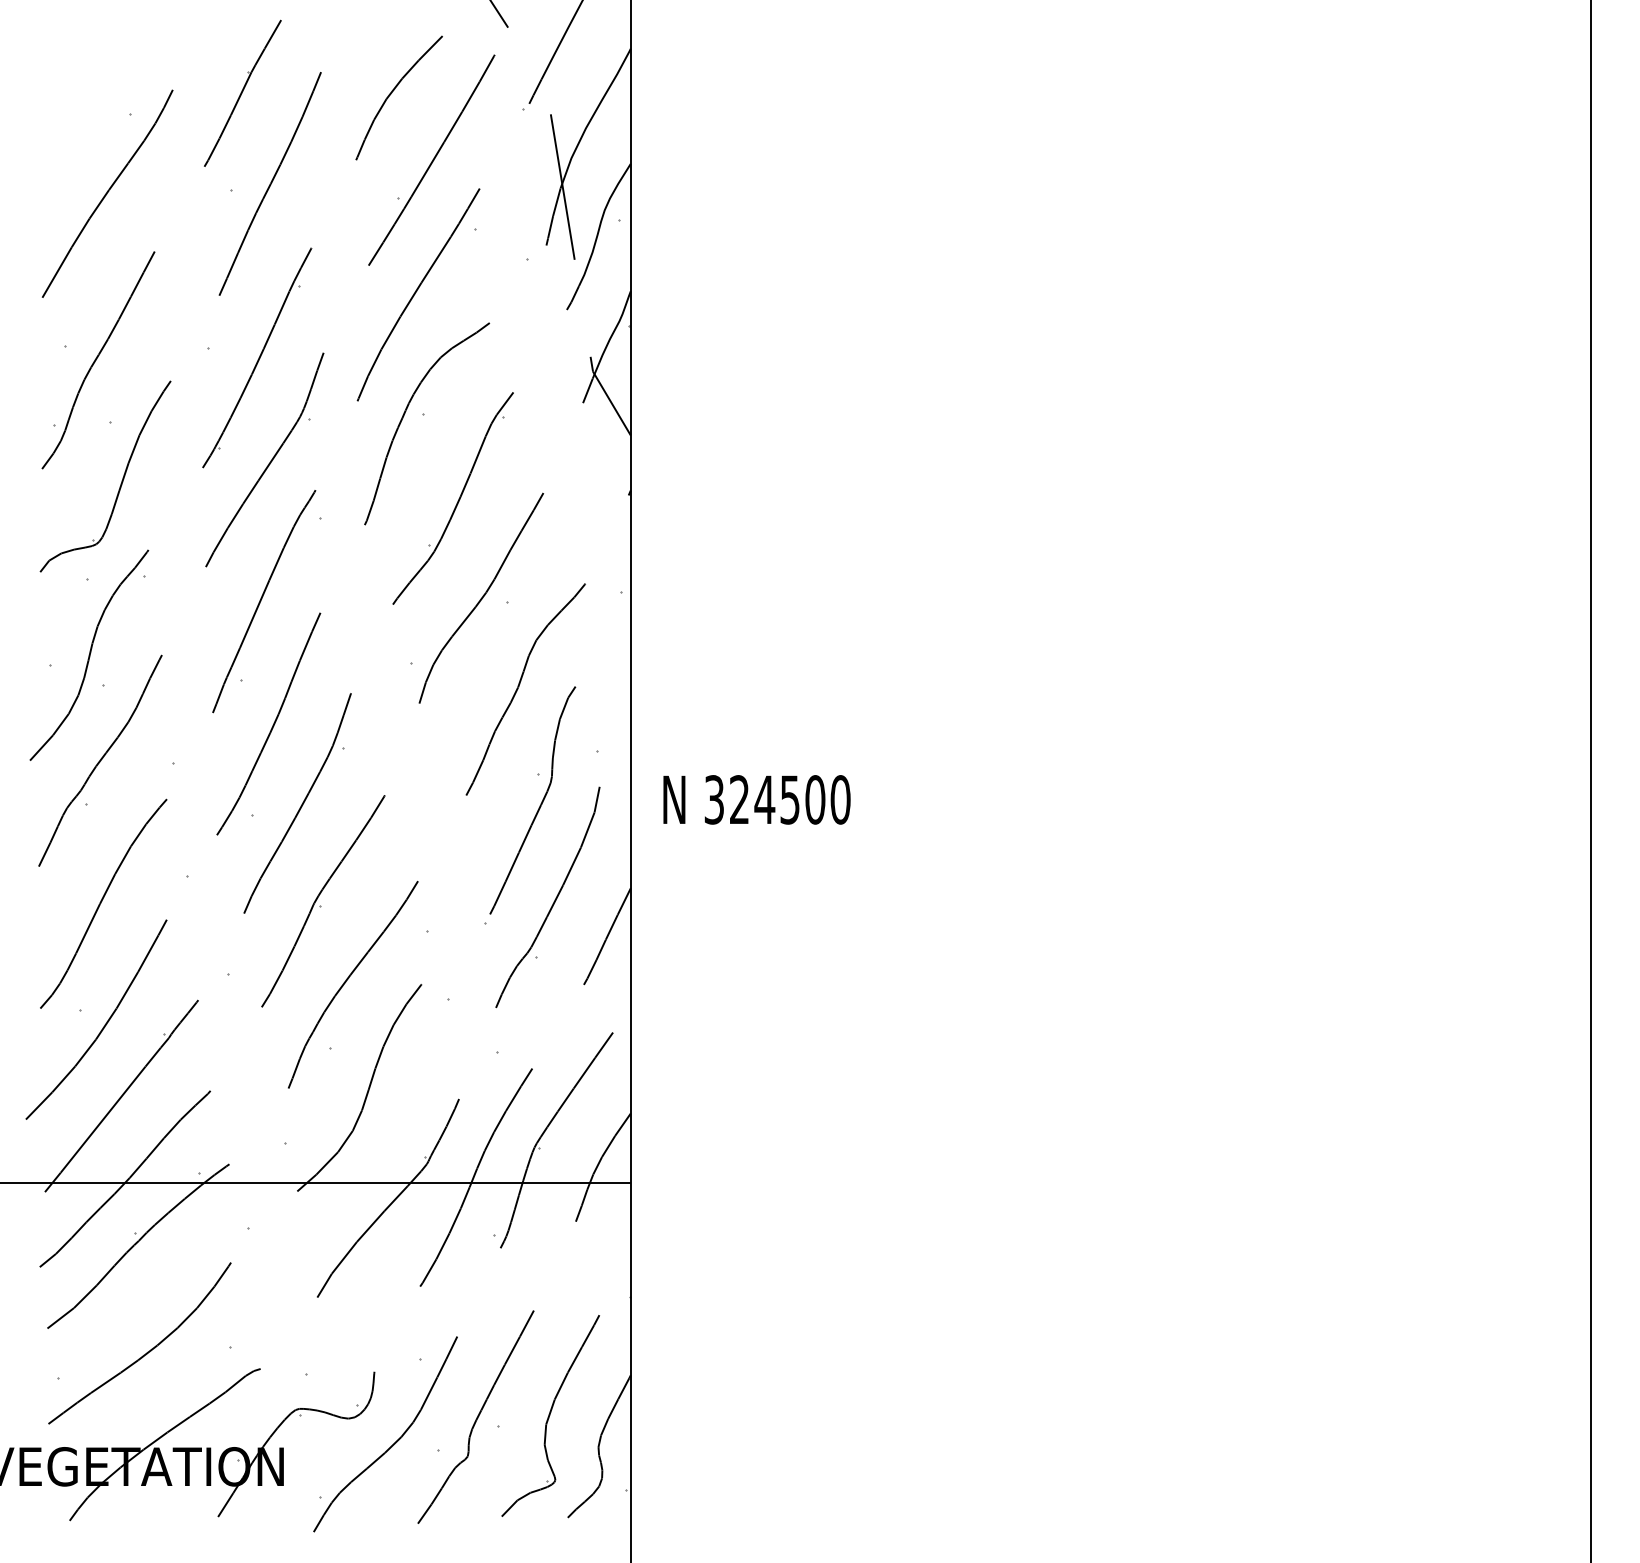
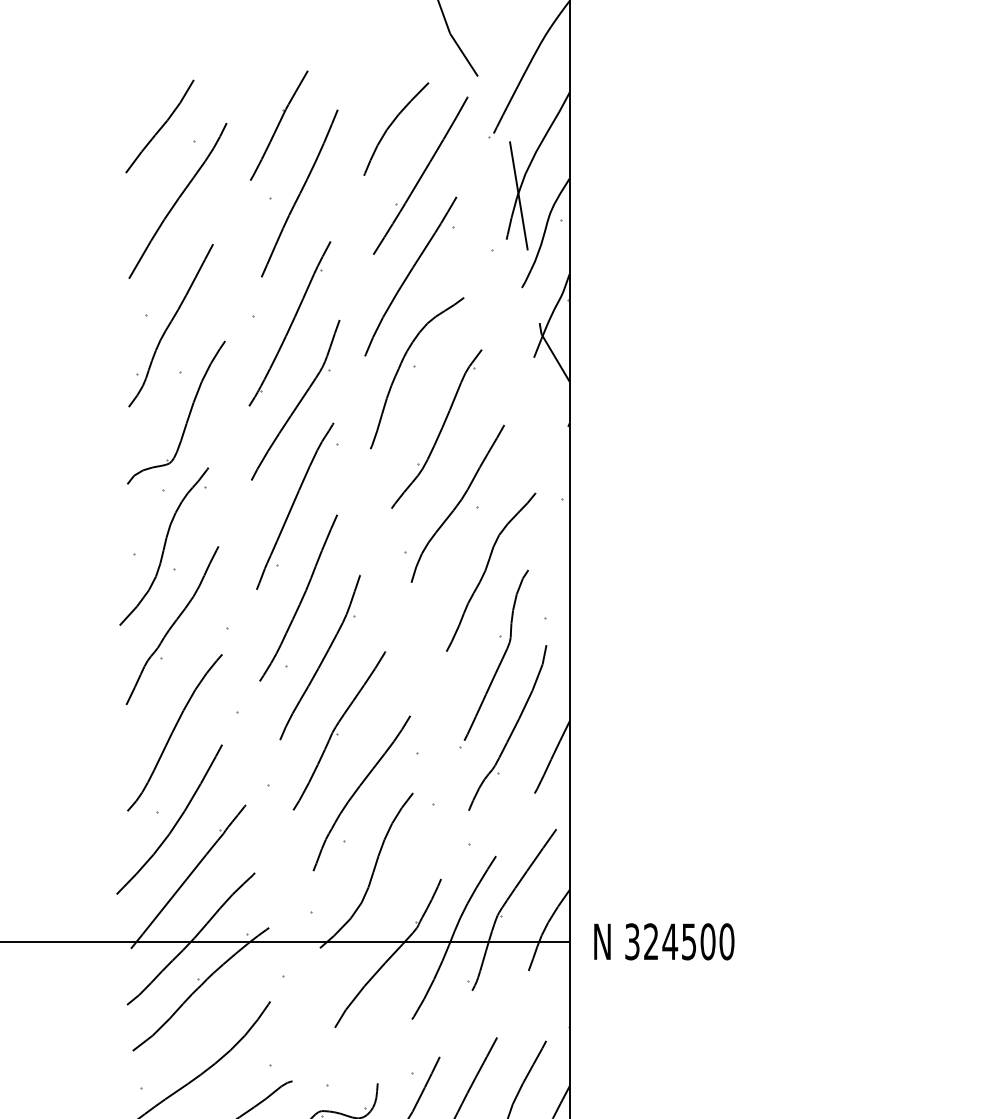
curve: (84, 95) -> (160, 127), added
text: (756, 799) -> (663, 941), moved

